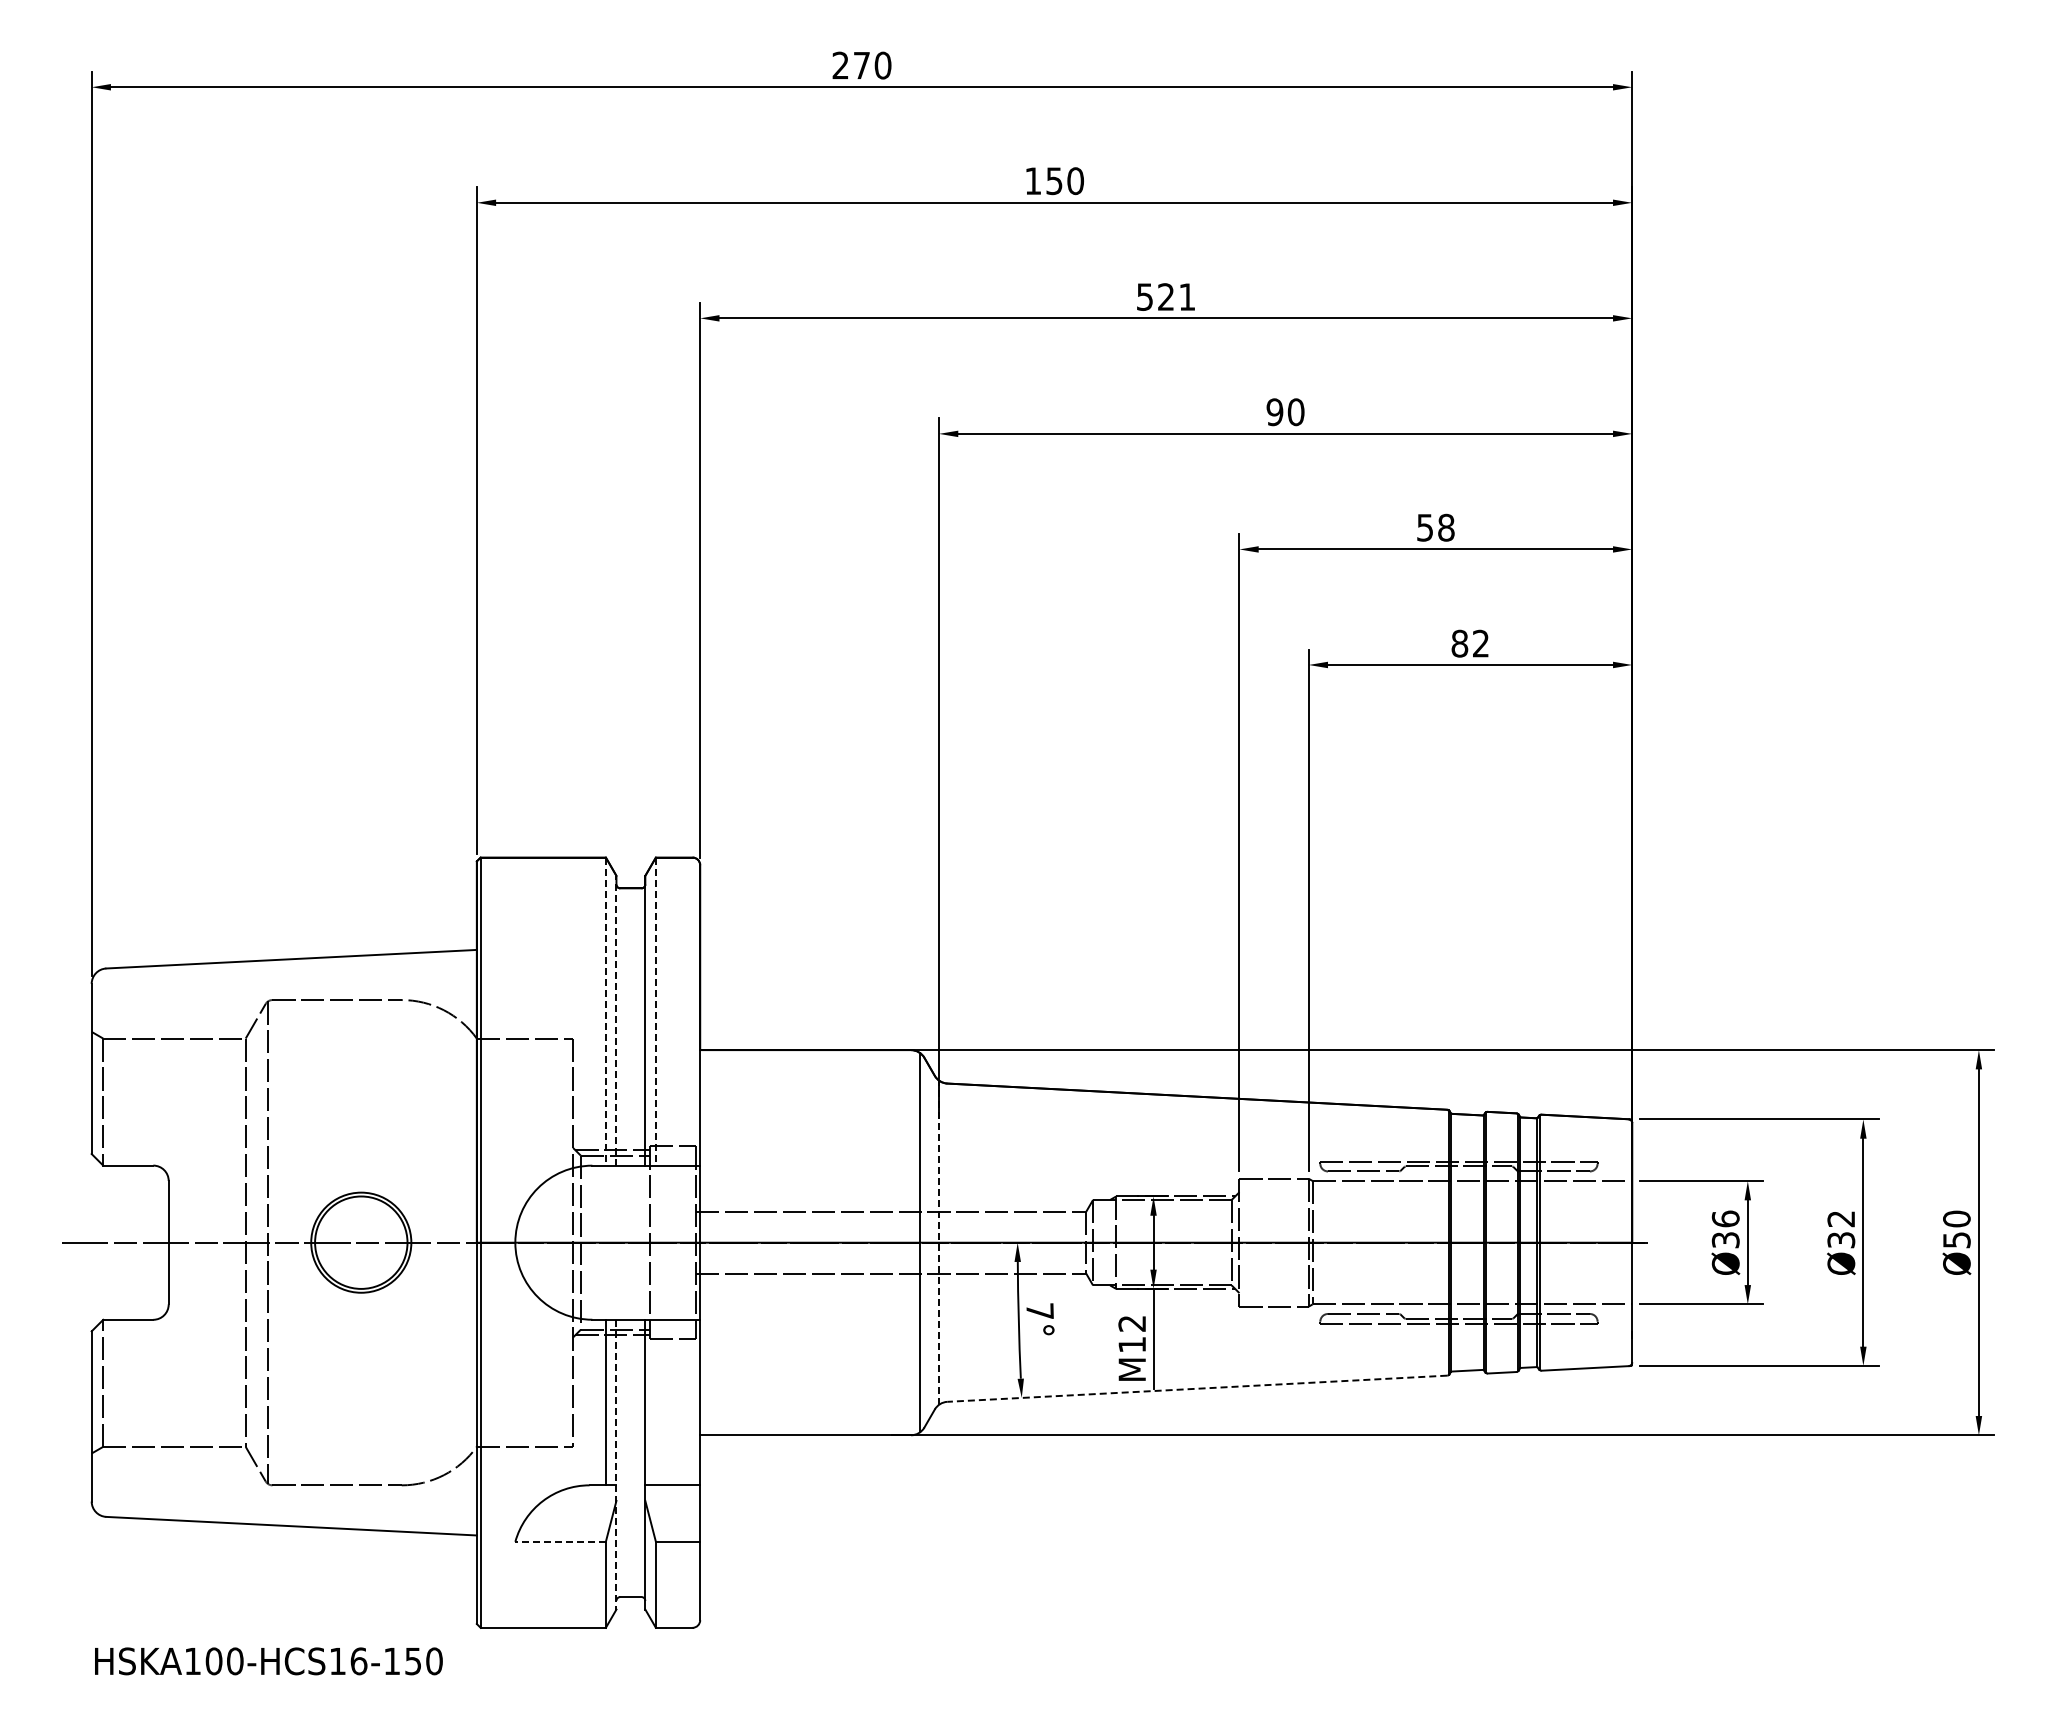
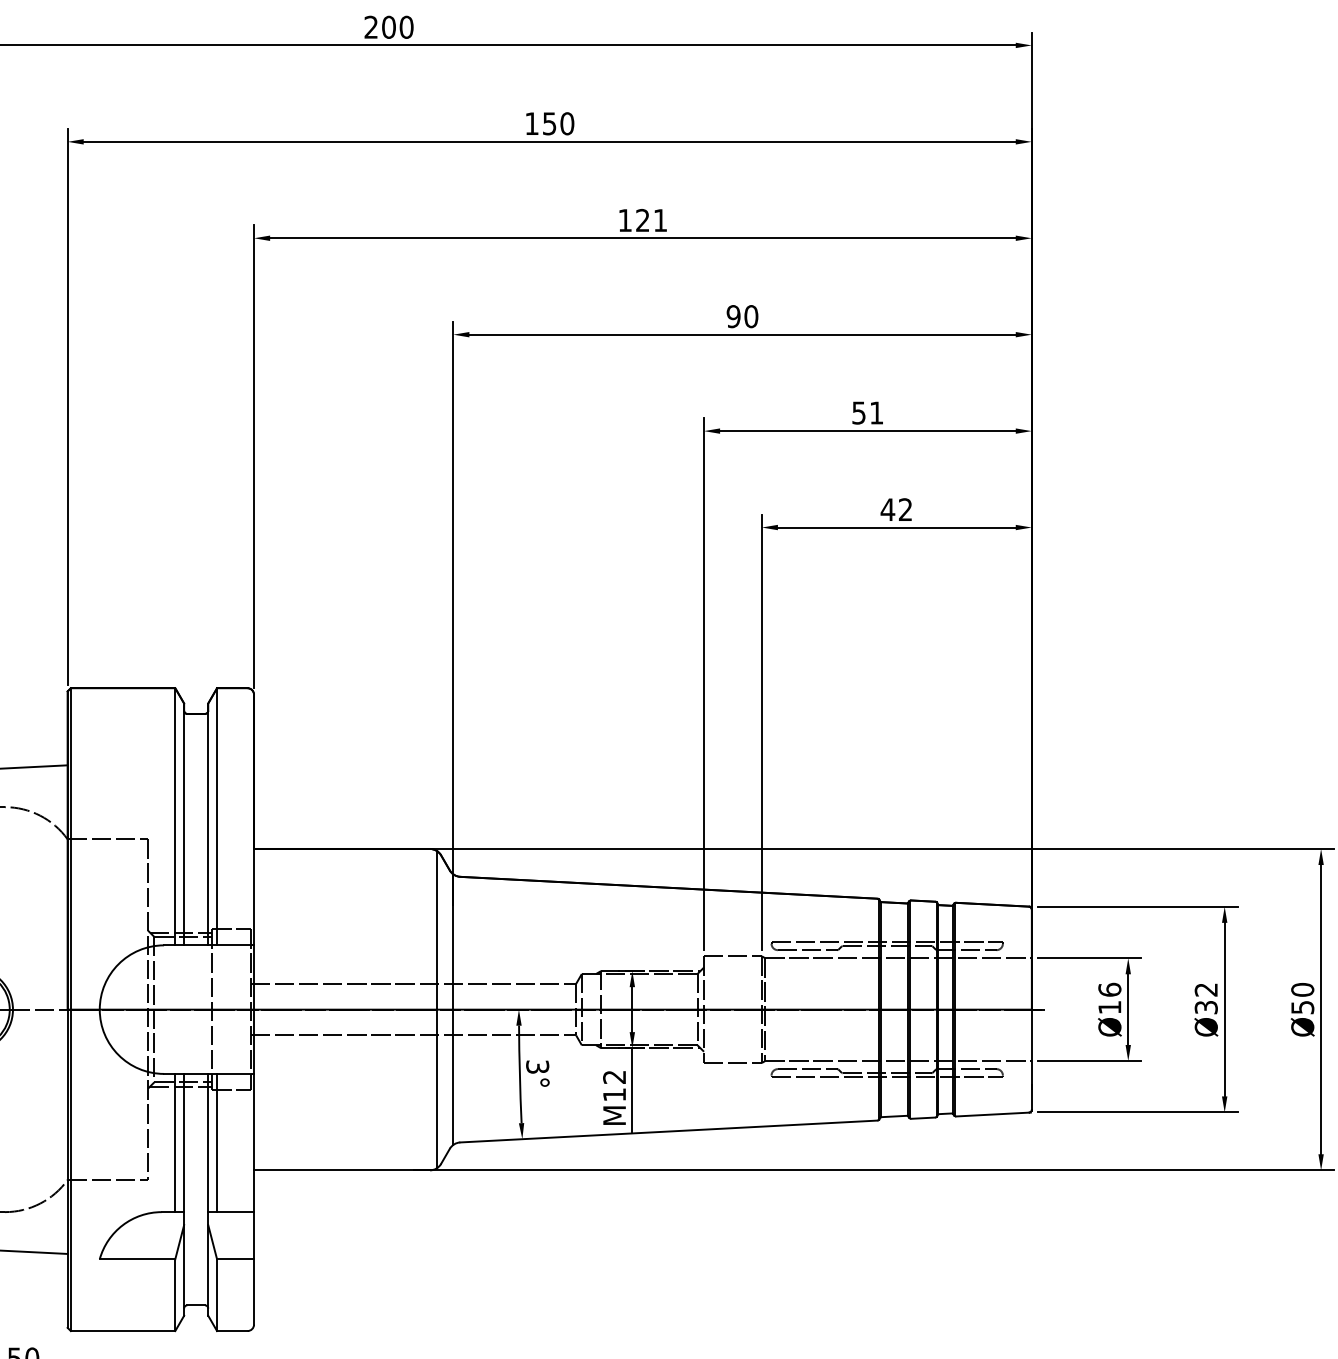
text: (861, 65) -> (388, 27), 270 -> 200
text: (1144, 296) -> (624, 220), 521 -> 121
text: (1446, 527) -> (876, 412), 58 -> 51
text: (1459, 643) -> (887, 509), 82 -> 42
line: (605, 1012) -> (175, 817), dashed -> solid
line: (655, 1012) -> (216, 817), dashed -> solid
line: (616, 1020) -> (184, 824), dashed -> solid
text: (1725, 1240) -> (1109, 1007), Ø36 -> Ø16
line: (939, 1242) -> (453, 1009), dashed -> solid
text: (1040, 1311) -> (538, 1067), 7° -> 3°
line: (1196, 1388) -> (668, 1131), dashed -> solid
line: (655, 1402) -> (216, 1142), added
line: (616, 1464) -> (184, 1194), dashed -> solid
line: (560, 1541) -> (137, 1258), dashed -> solid

